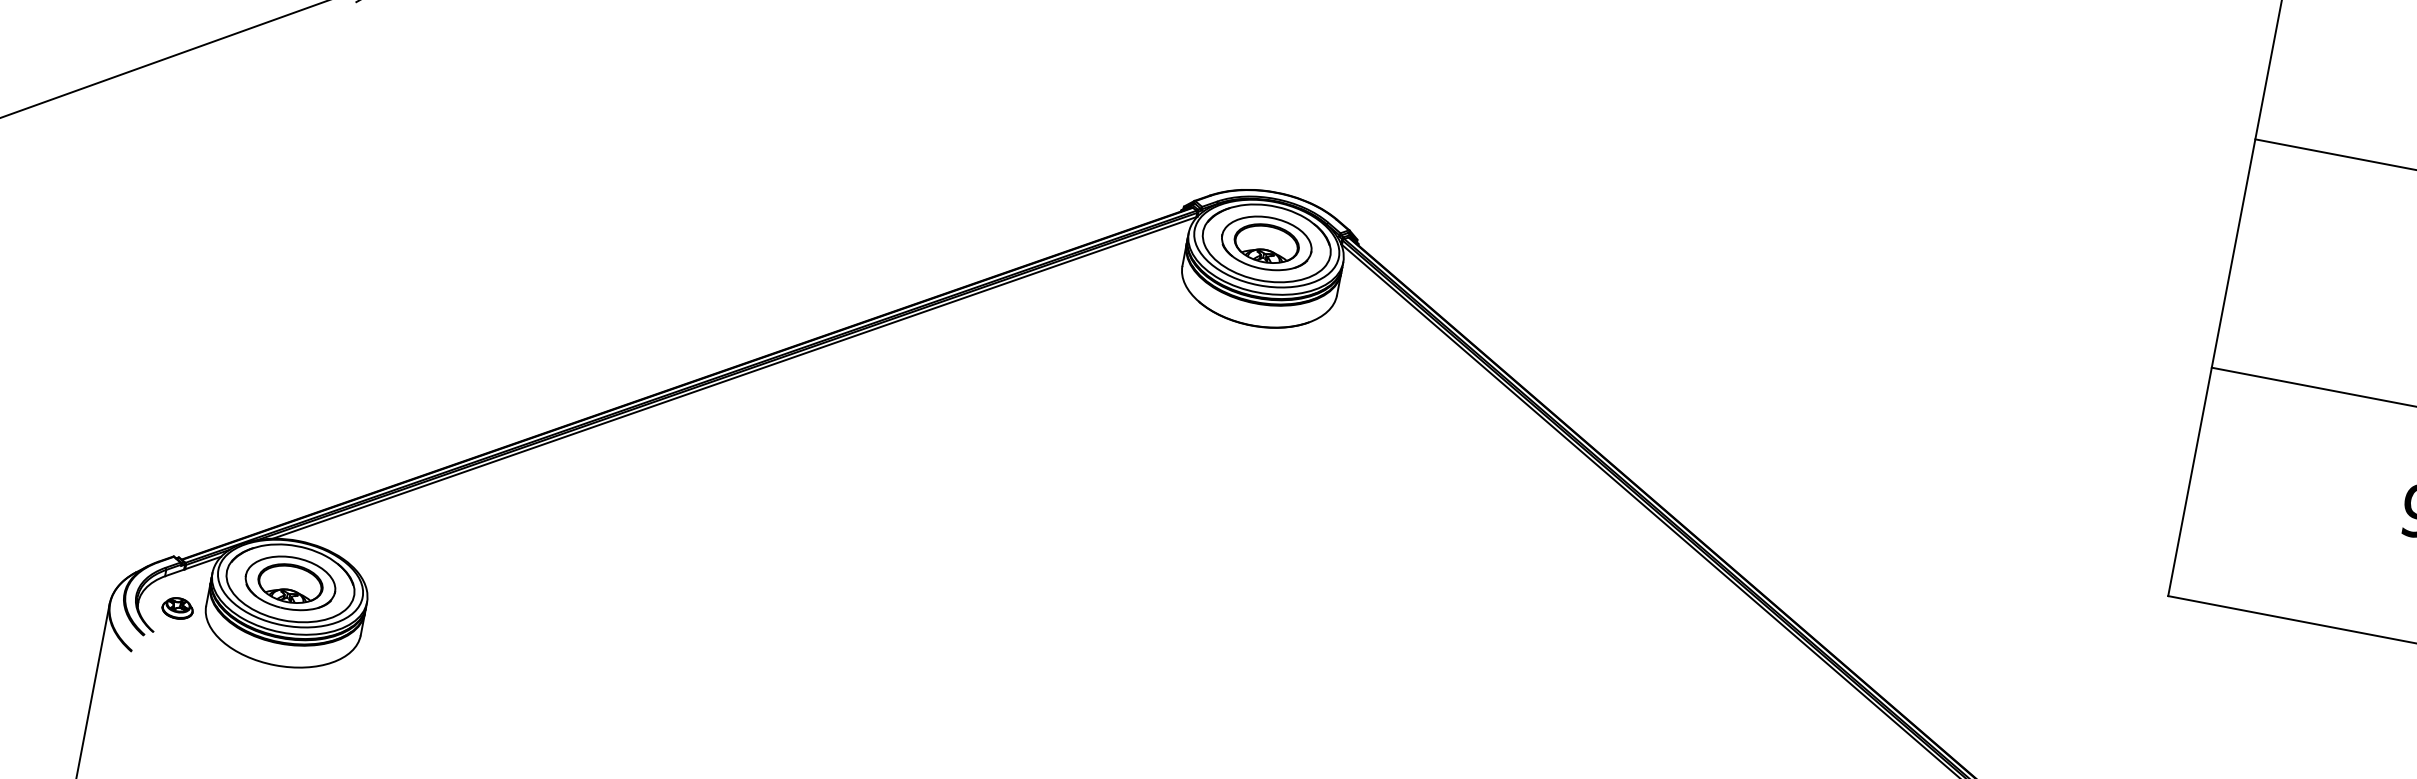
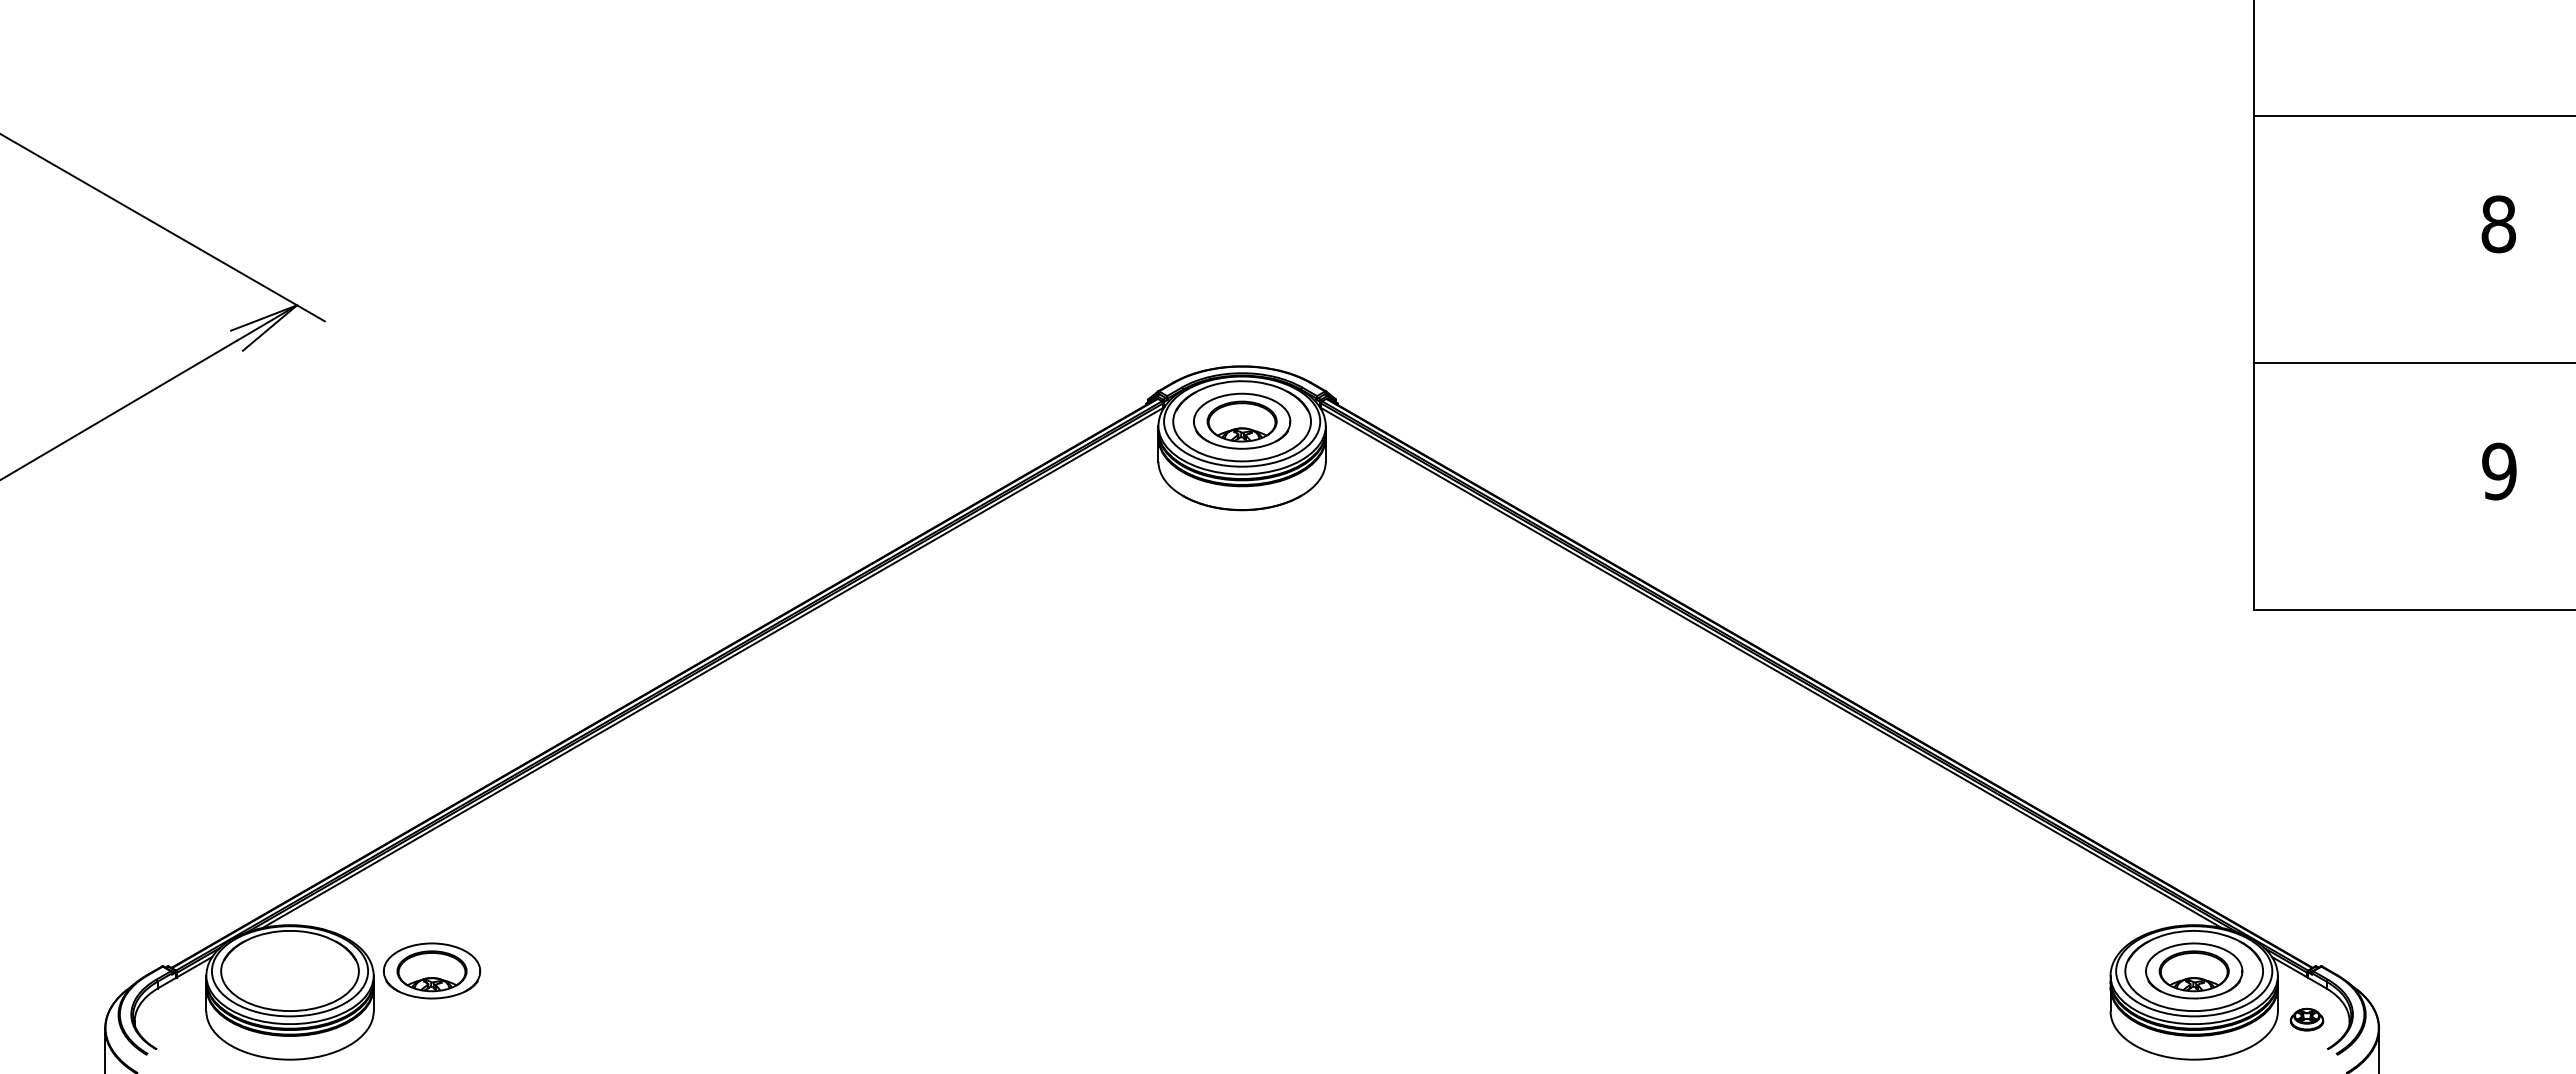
part: (290, 582) -> (431, 970), moved
part: (178, 608) -> (177, 1019), removed

